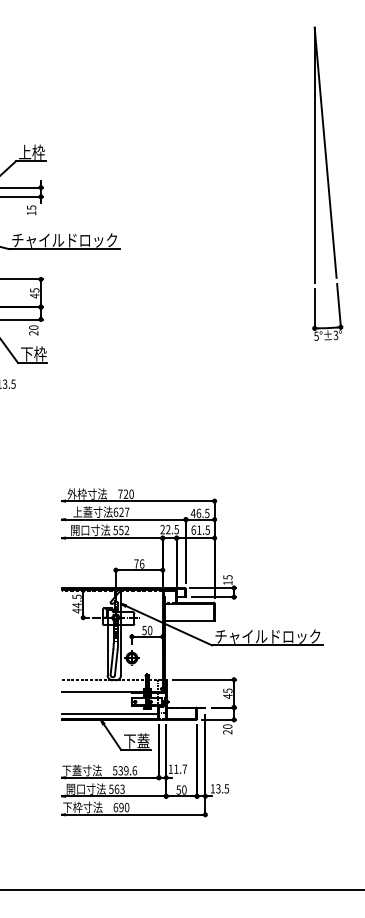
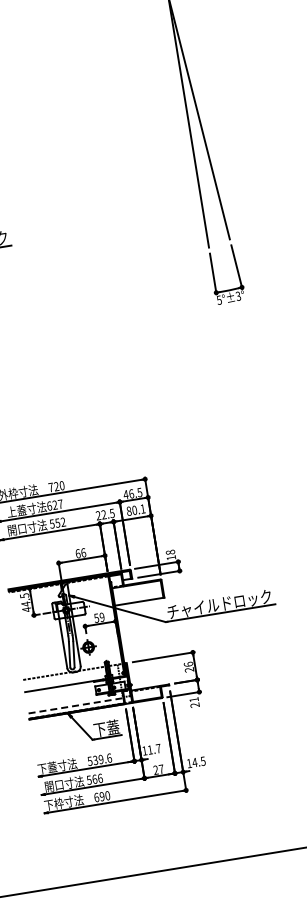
text: (200, 529) -> (135, 509), 61.5 -> 80.1
text: (136, 563) -> (78, 553), 76 -> 66
text: (227, 577) -> (170, 552), 15 -> 18
text: (149, 630) -> (101, 617), 50 -> 59
text: (227, 693) -> (188, 667), 45 -> 26
line: (110, 713) -> (76, 705), solid -> dashed
text: (227, 726) -> (193, 699), 20 -> 21
text: (122, 788) -> (100, 777), 563 -> 566
text: (217, 788) -> (193, 762), 13.5 -> 14.5
text: (181, 789) -> (158, 769), 50 -> 27

